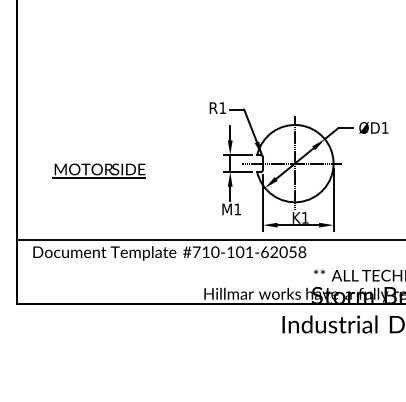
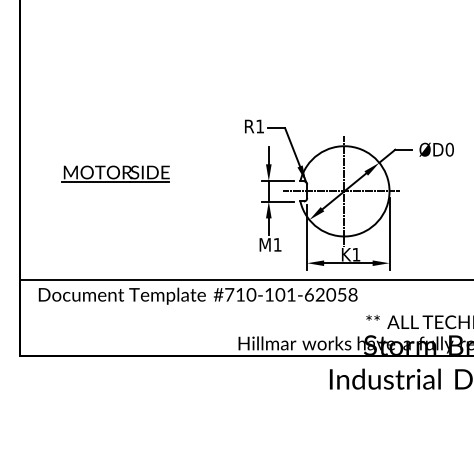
text: (384, 127) -> (448, 149), ØD1 -> ØD0
part: (98, 170) -> (114, 173), moved

